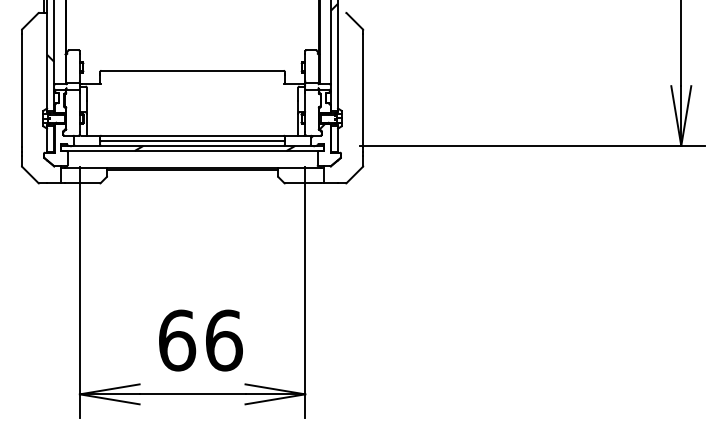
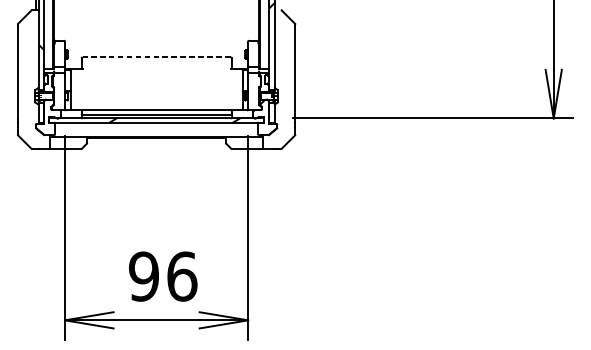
line: (192, 70) -> (156, 57), solid -> dashed
text: (177, 340) -> (144, 276), 66 -> 96

